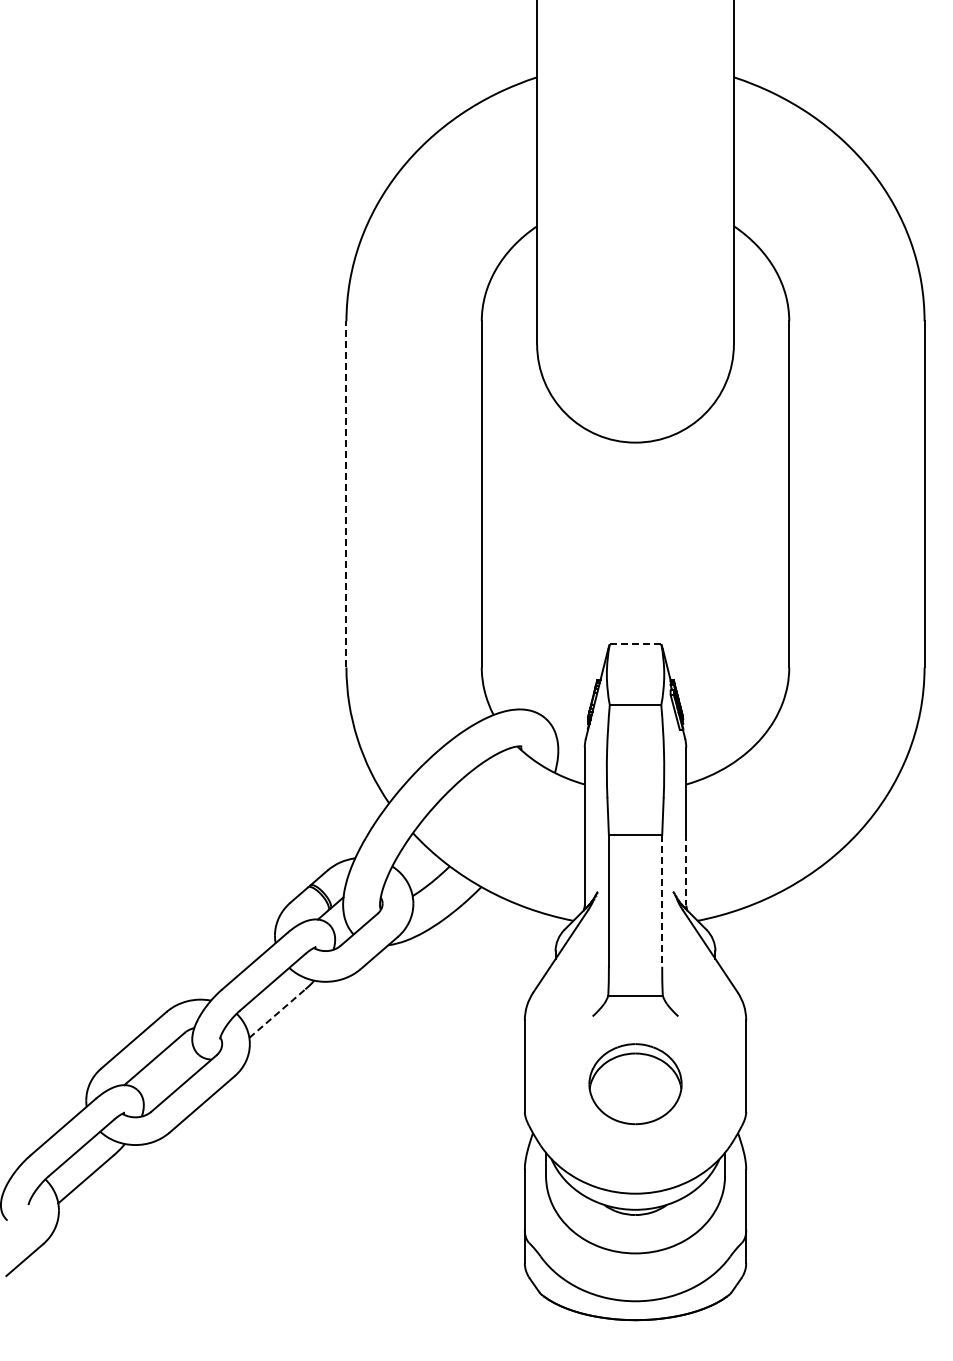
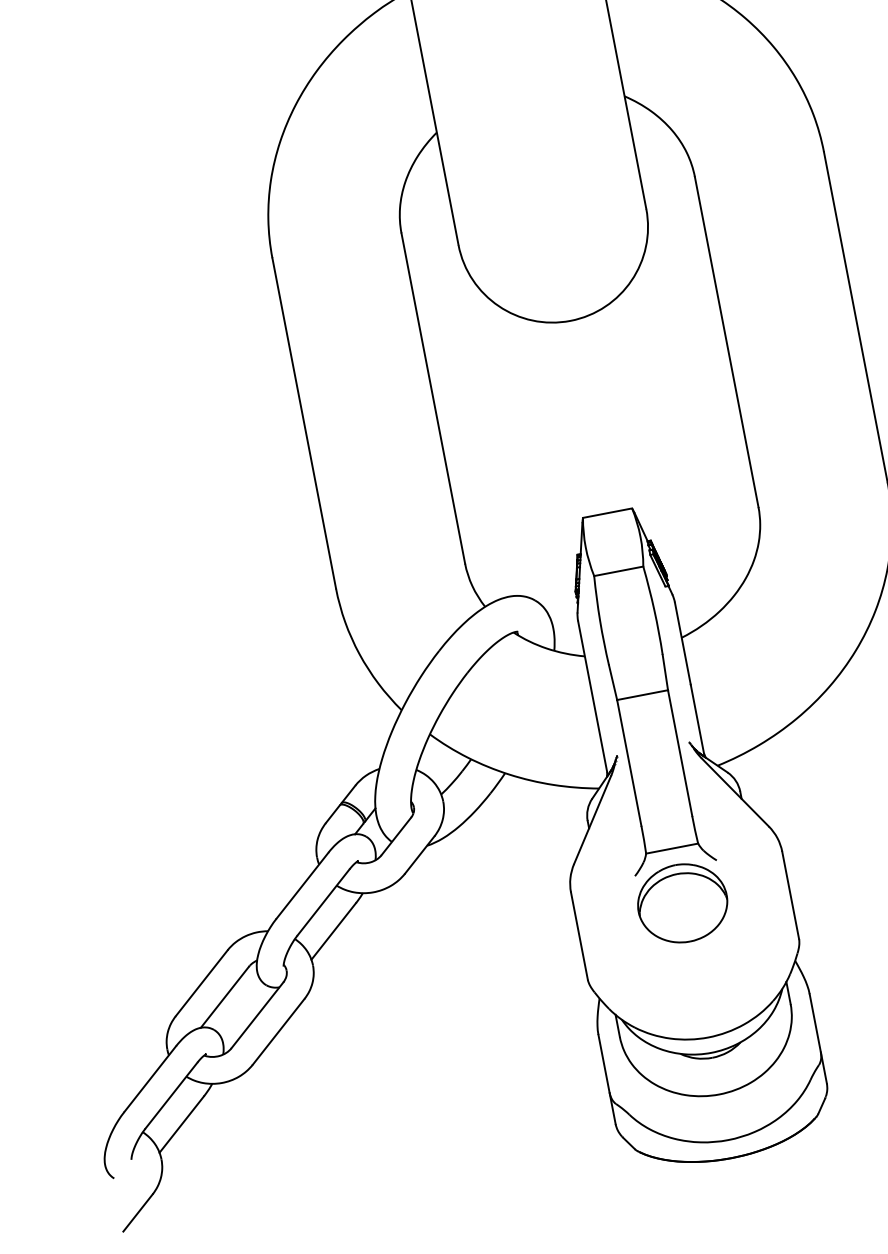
line: (346, 493) -> (304, 422), dashed -> solid
line: (635, 644) -> (607, 513), dashed -> solid
line: (686, 869) -> (697, 718), dashed -> solid
line: (662, 900) -> (680, 752), dashed -> solid
line: (277, 1013) -> (333, 931), dashed -> solid
part: (635, 1084) -> (682, 903), moved

